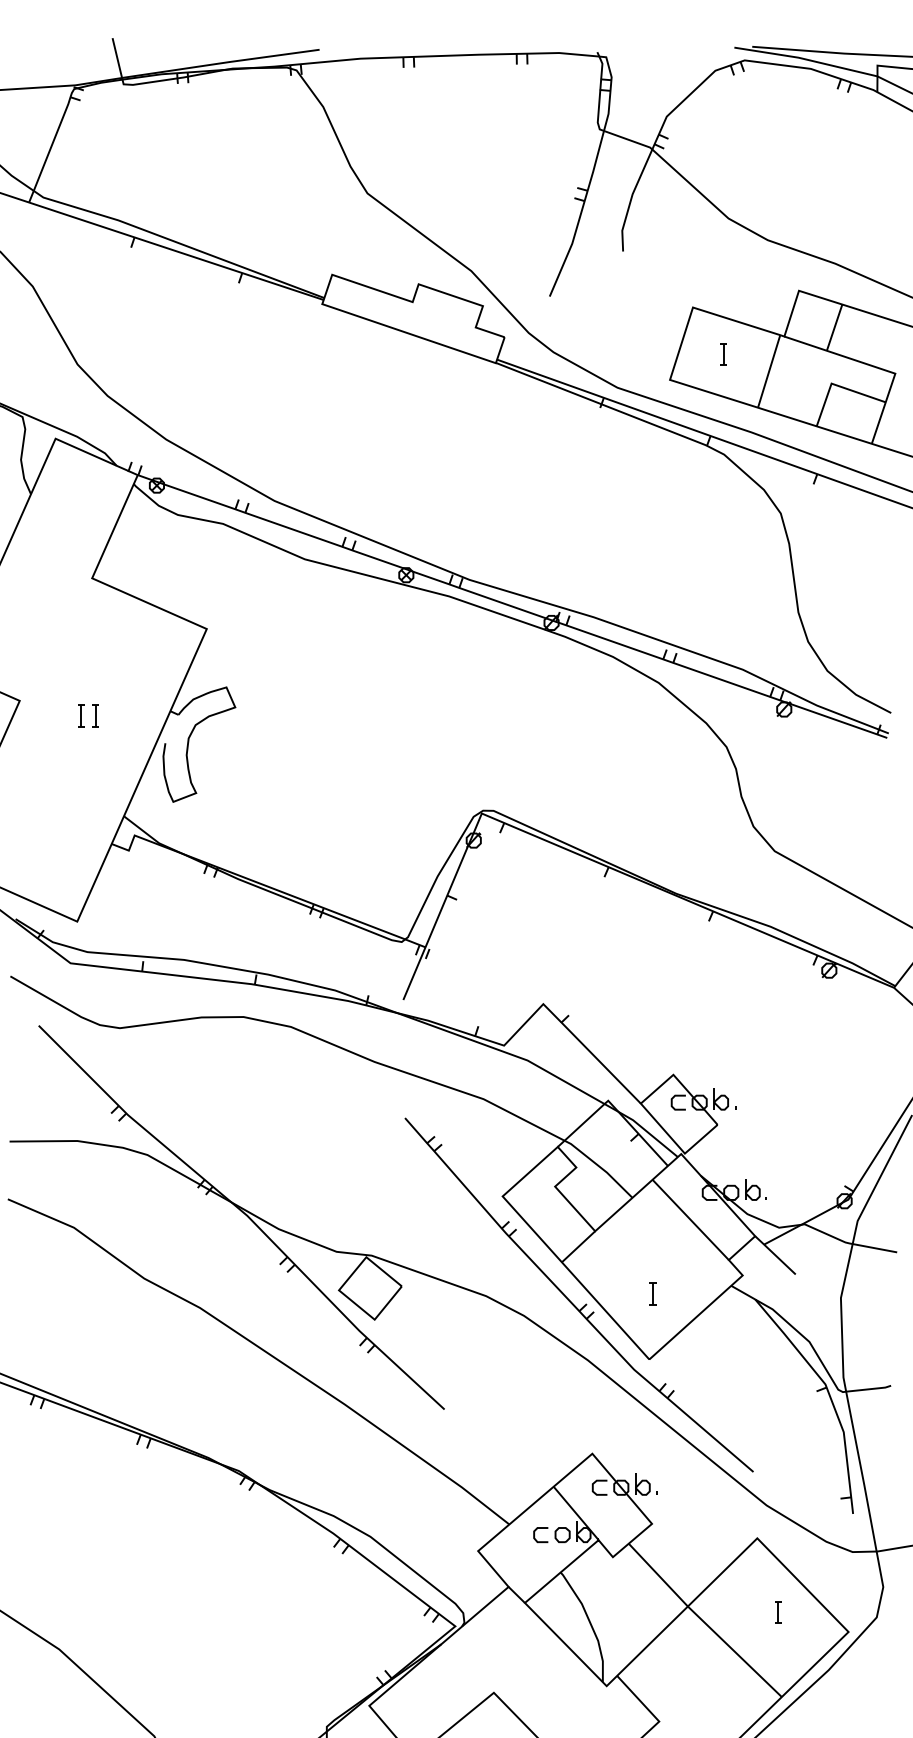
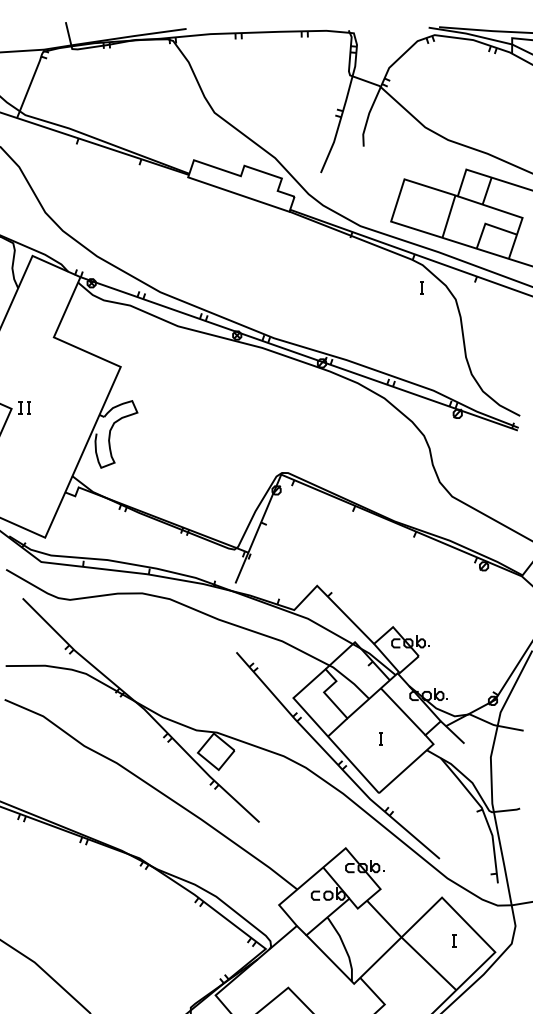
part: (722, 354) -> (421, 287), moved
part: (88, 715) -> (24, 407), moved
part: (651, 1293) -> (380, 738), moved

